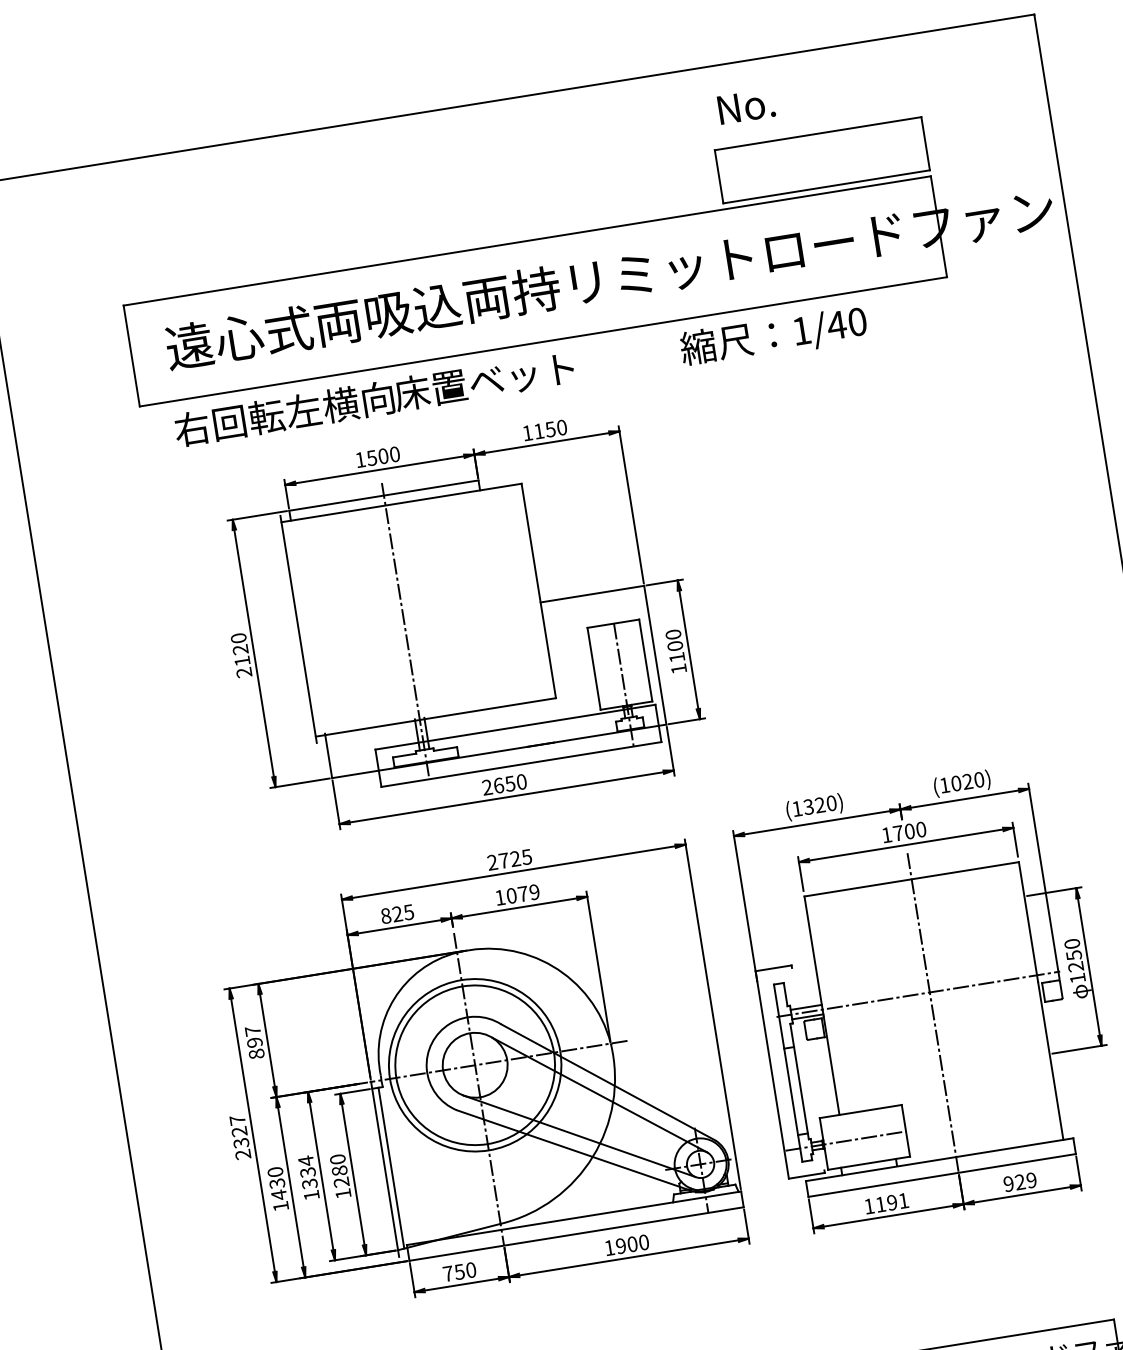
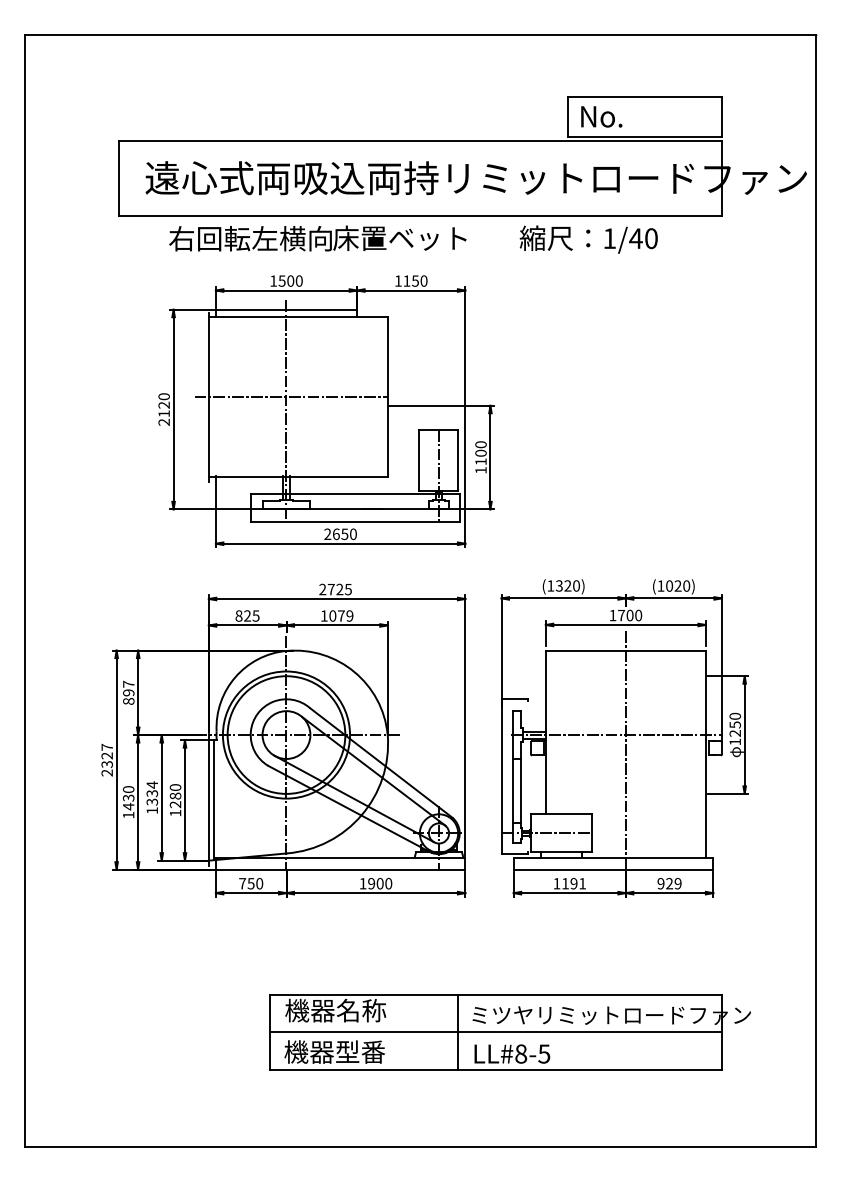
text: (746, 106) -> (601, 116), moved
text: (374, 399) -> (317, 238), moved
line: (409, 612) -> (291, 397), added

